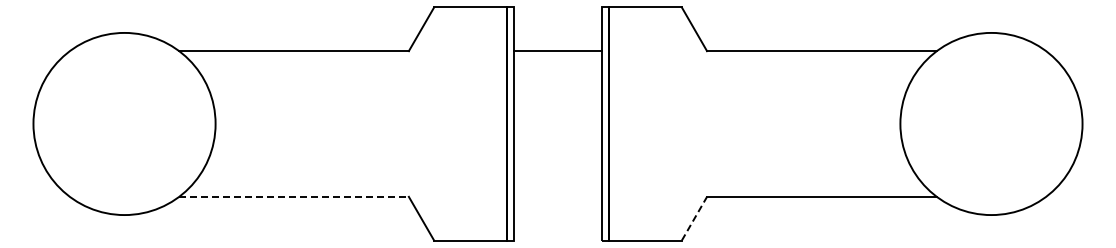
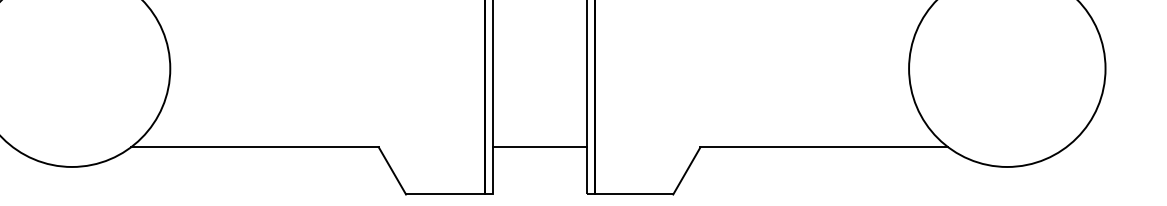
line: (294, 196) -> (255, 146), dashed -> solid
line: (557, 196) -> (539, 146), added
line: (694, 218) -> (686, 170), dashed -> solid

